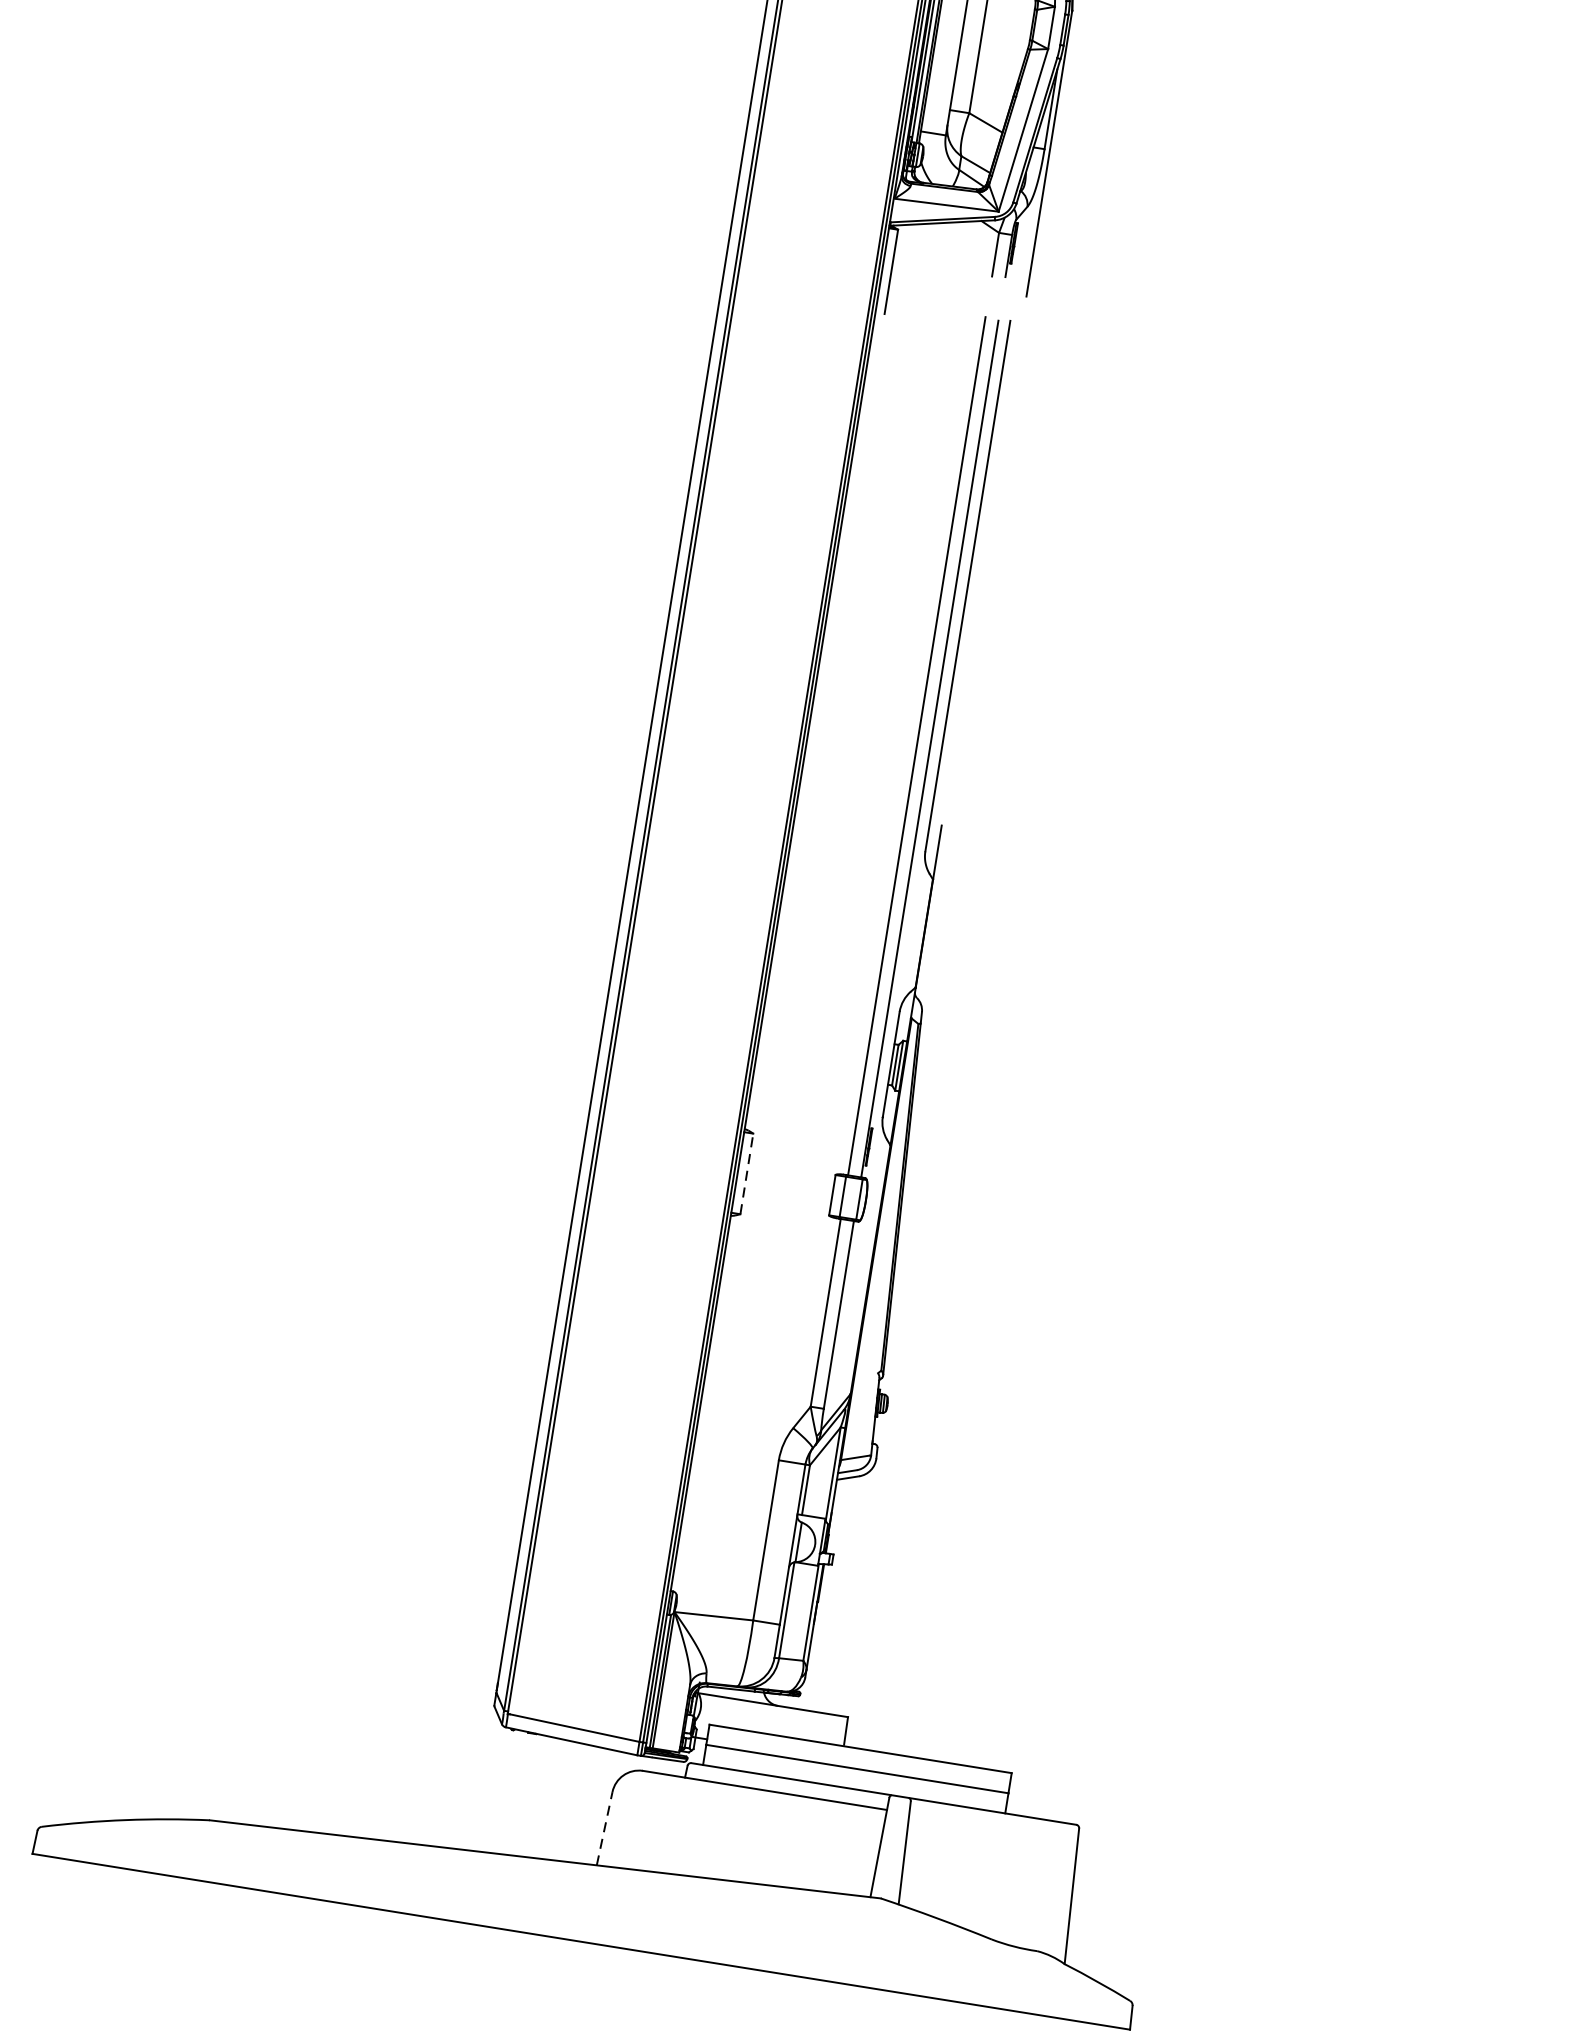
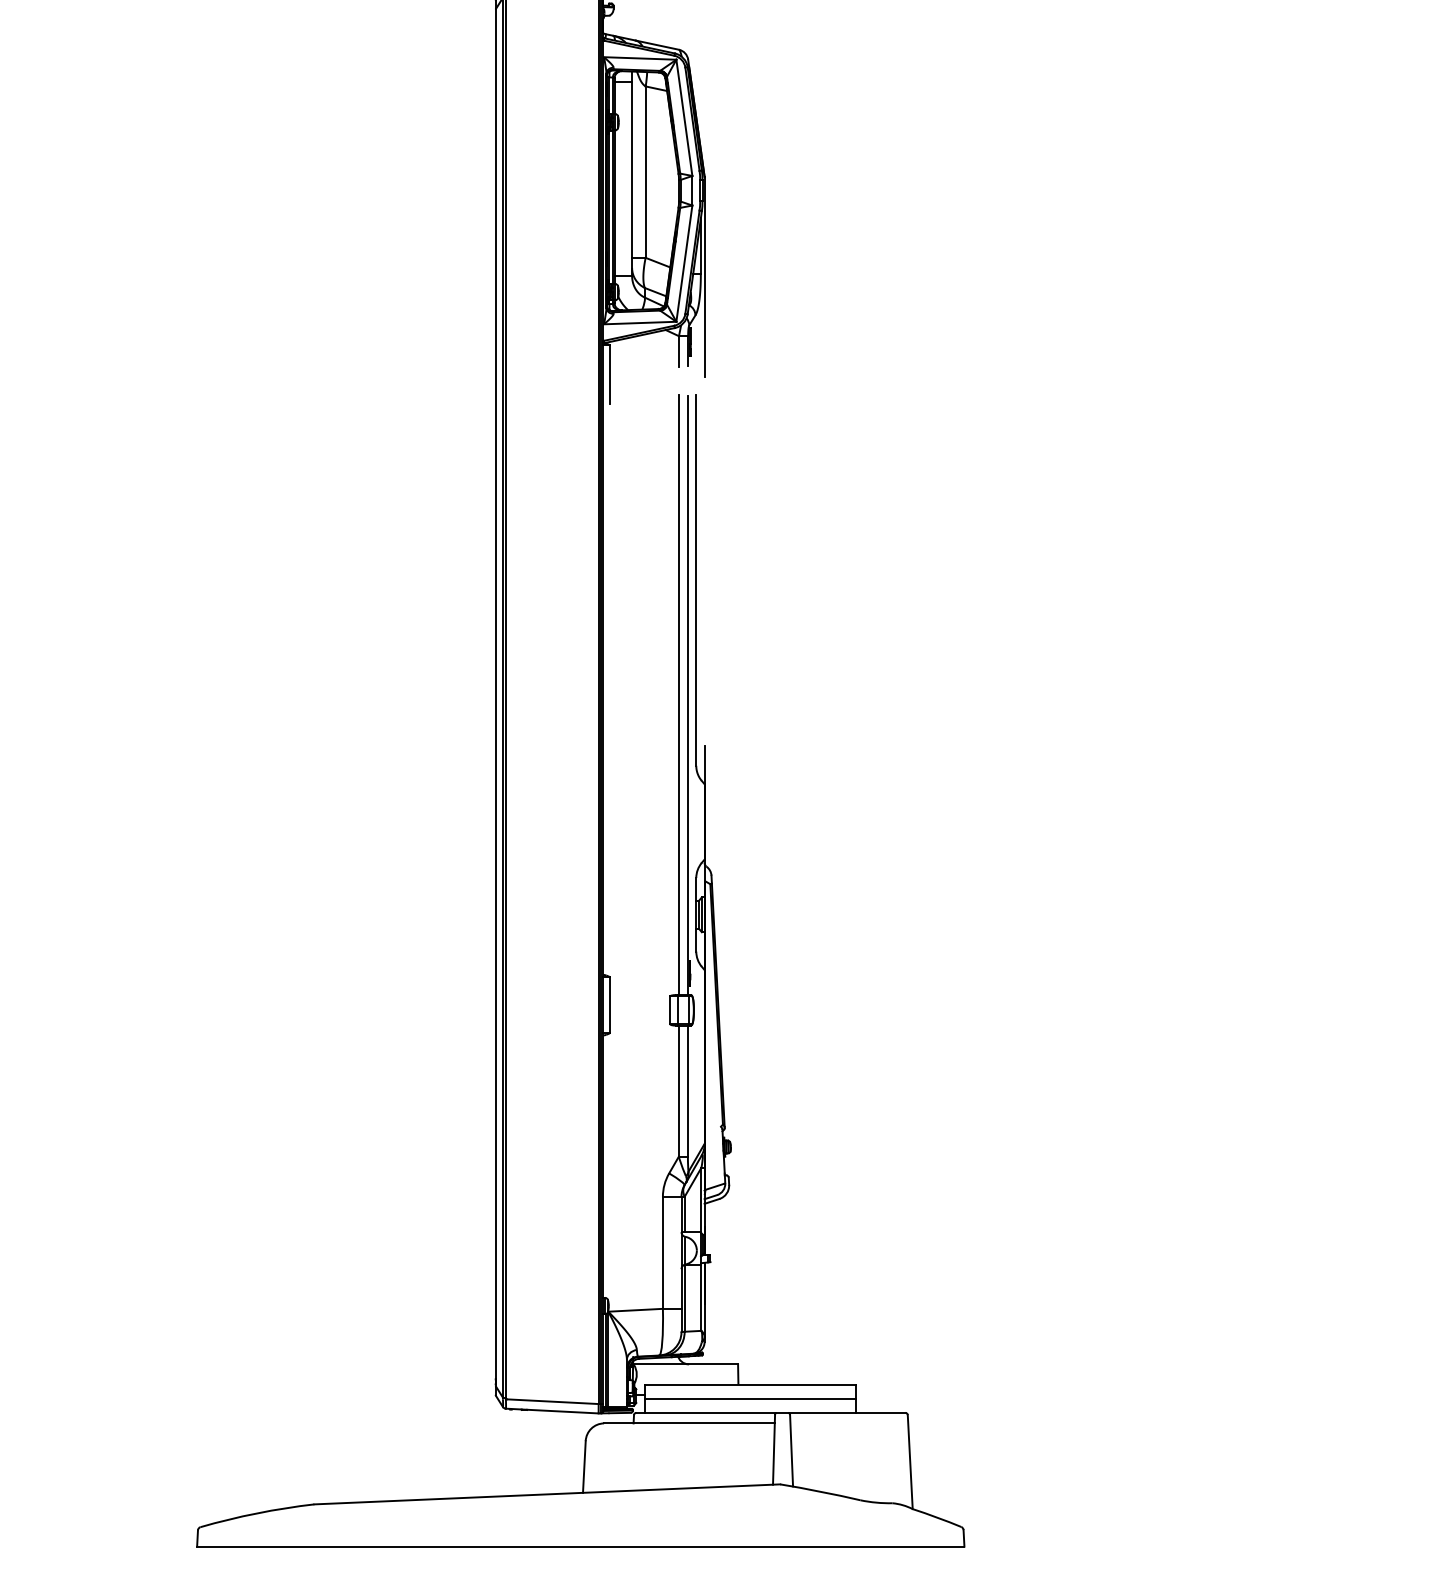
line: (746, 1172) -> (609, 1004), dashed -> solid
line: (604, 1829) -> (584, 1467), dashed -> solid

